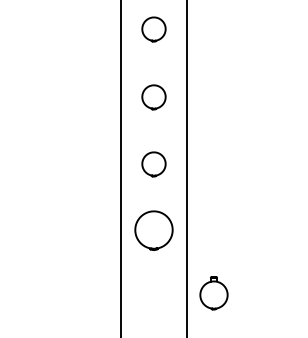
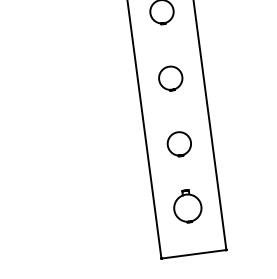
part: (153, 230) -> (178, 144), size x0.62
part: (213, 293) -> (187, 206), moved

